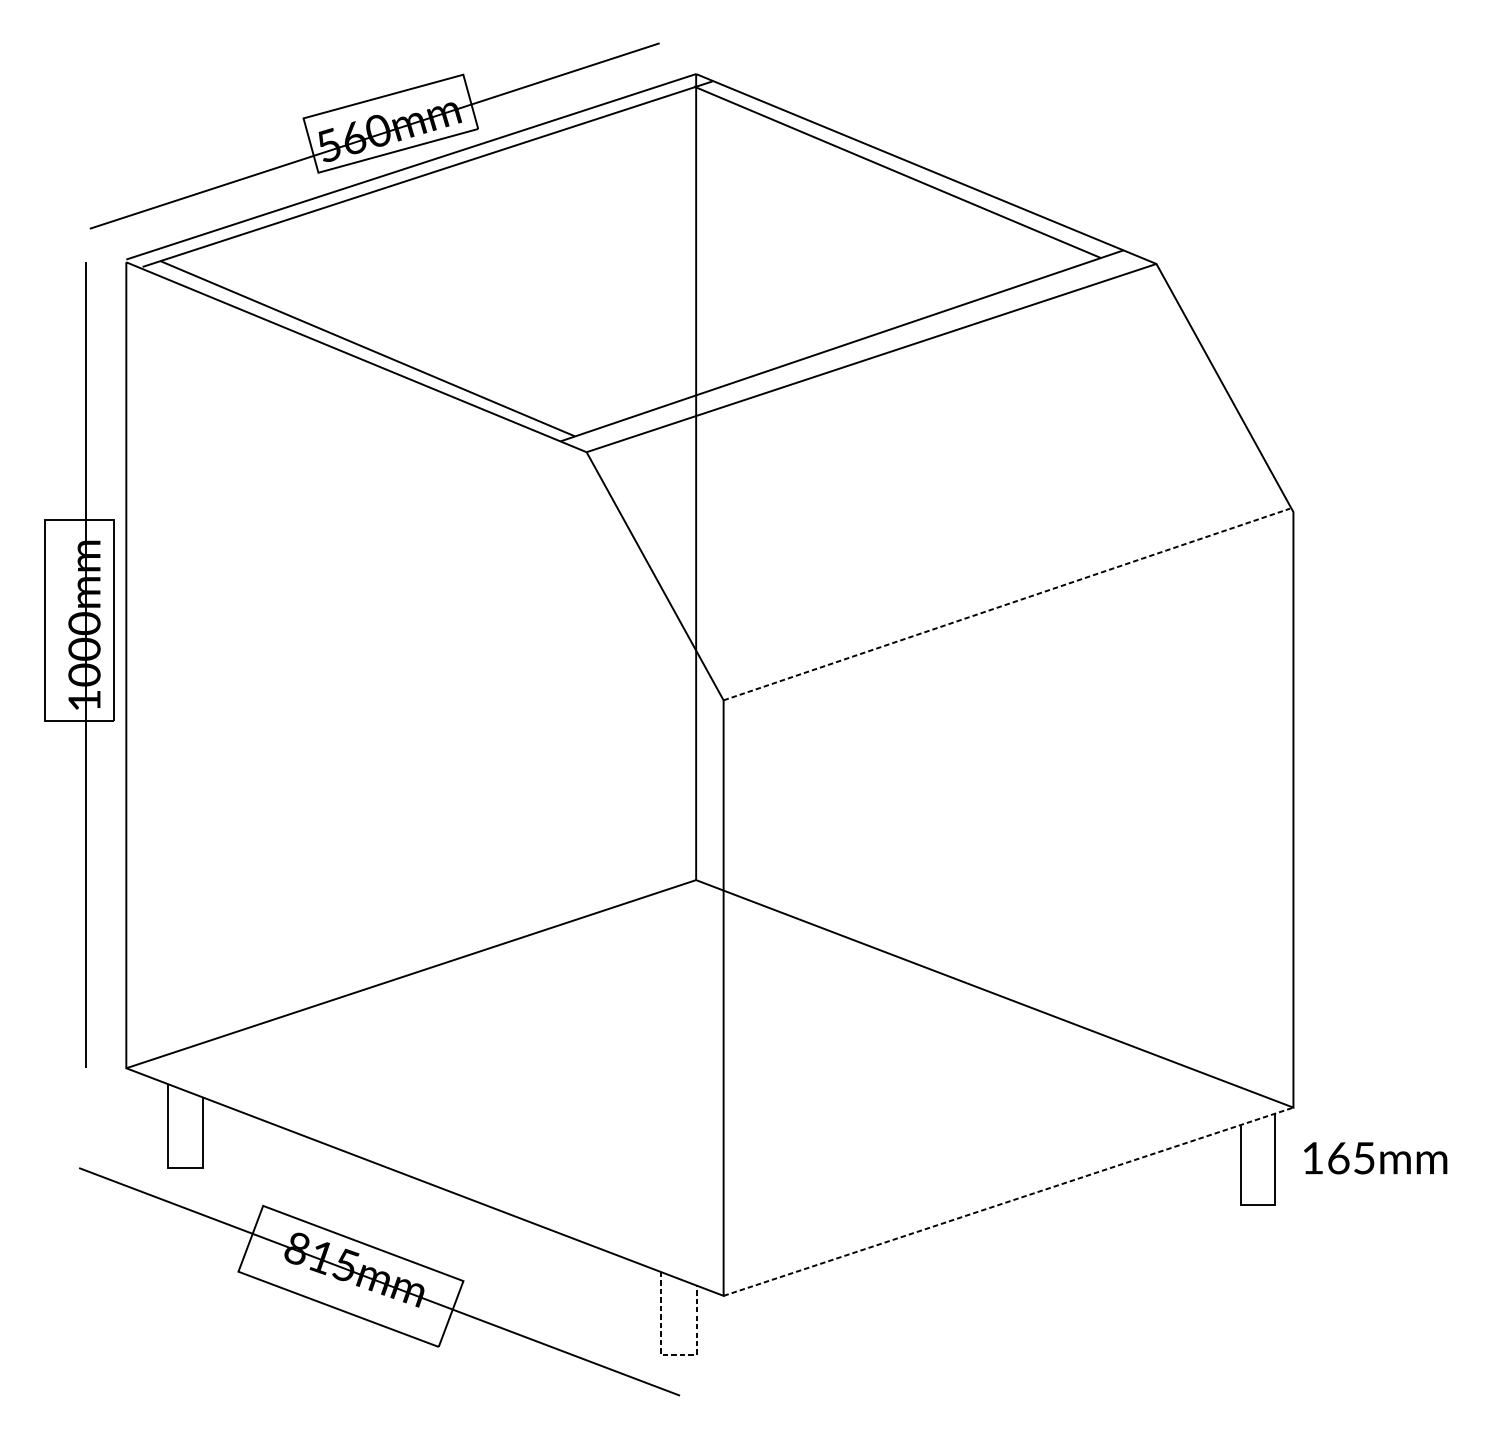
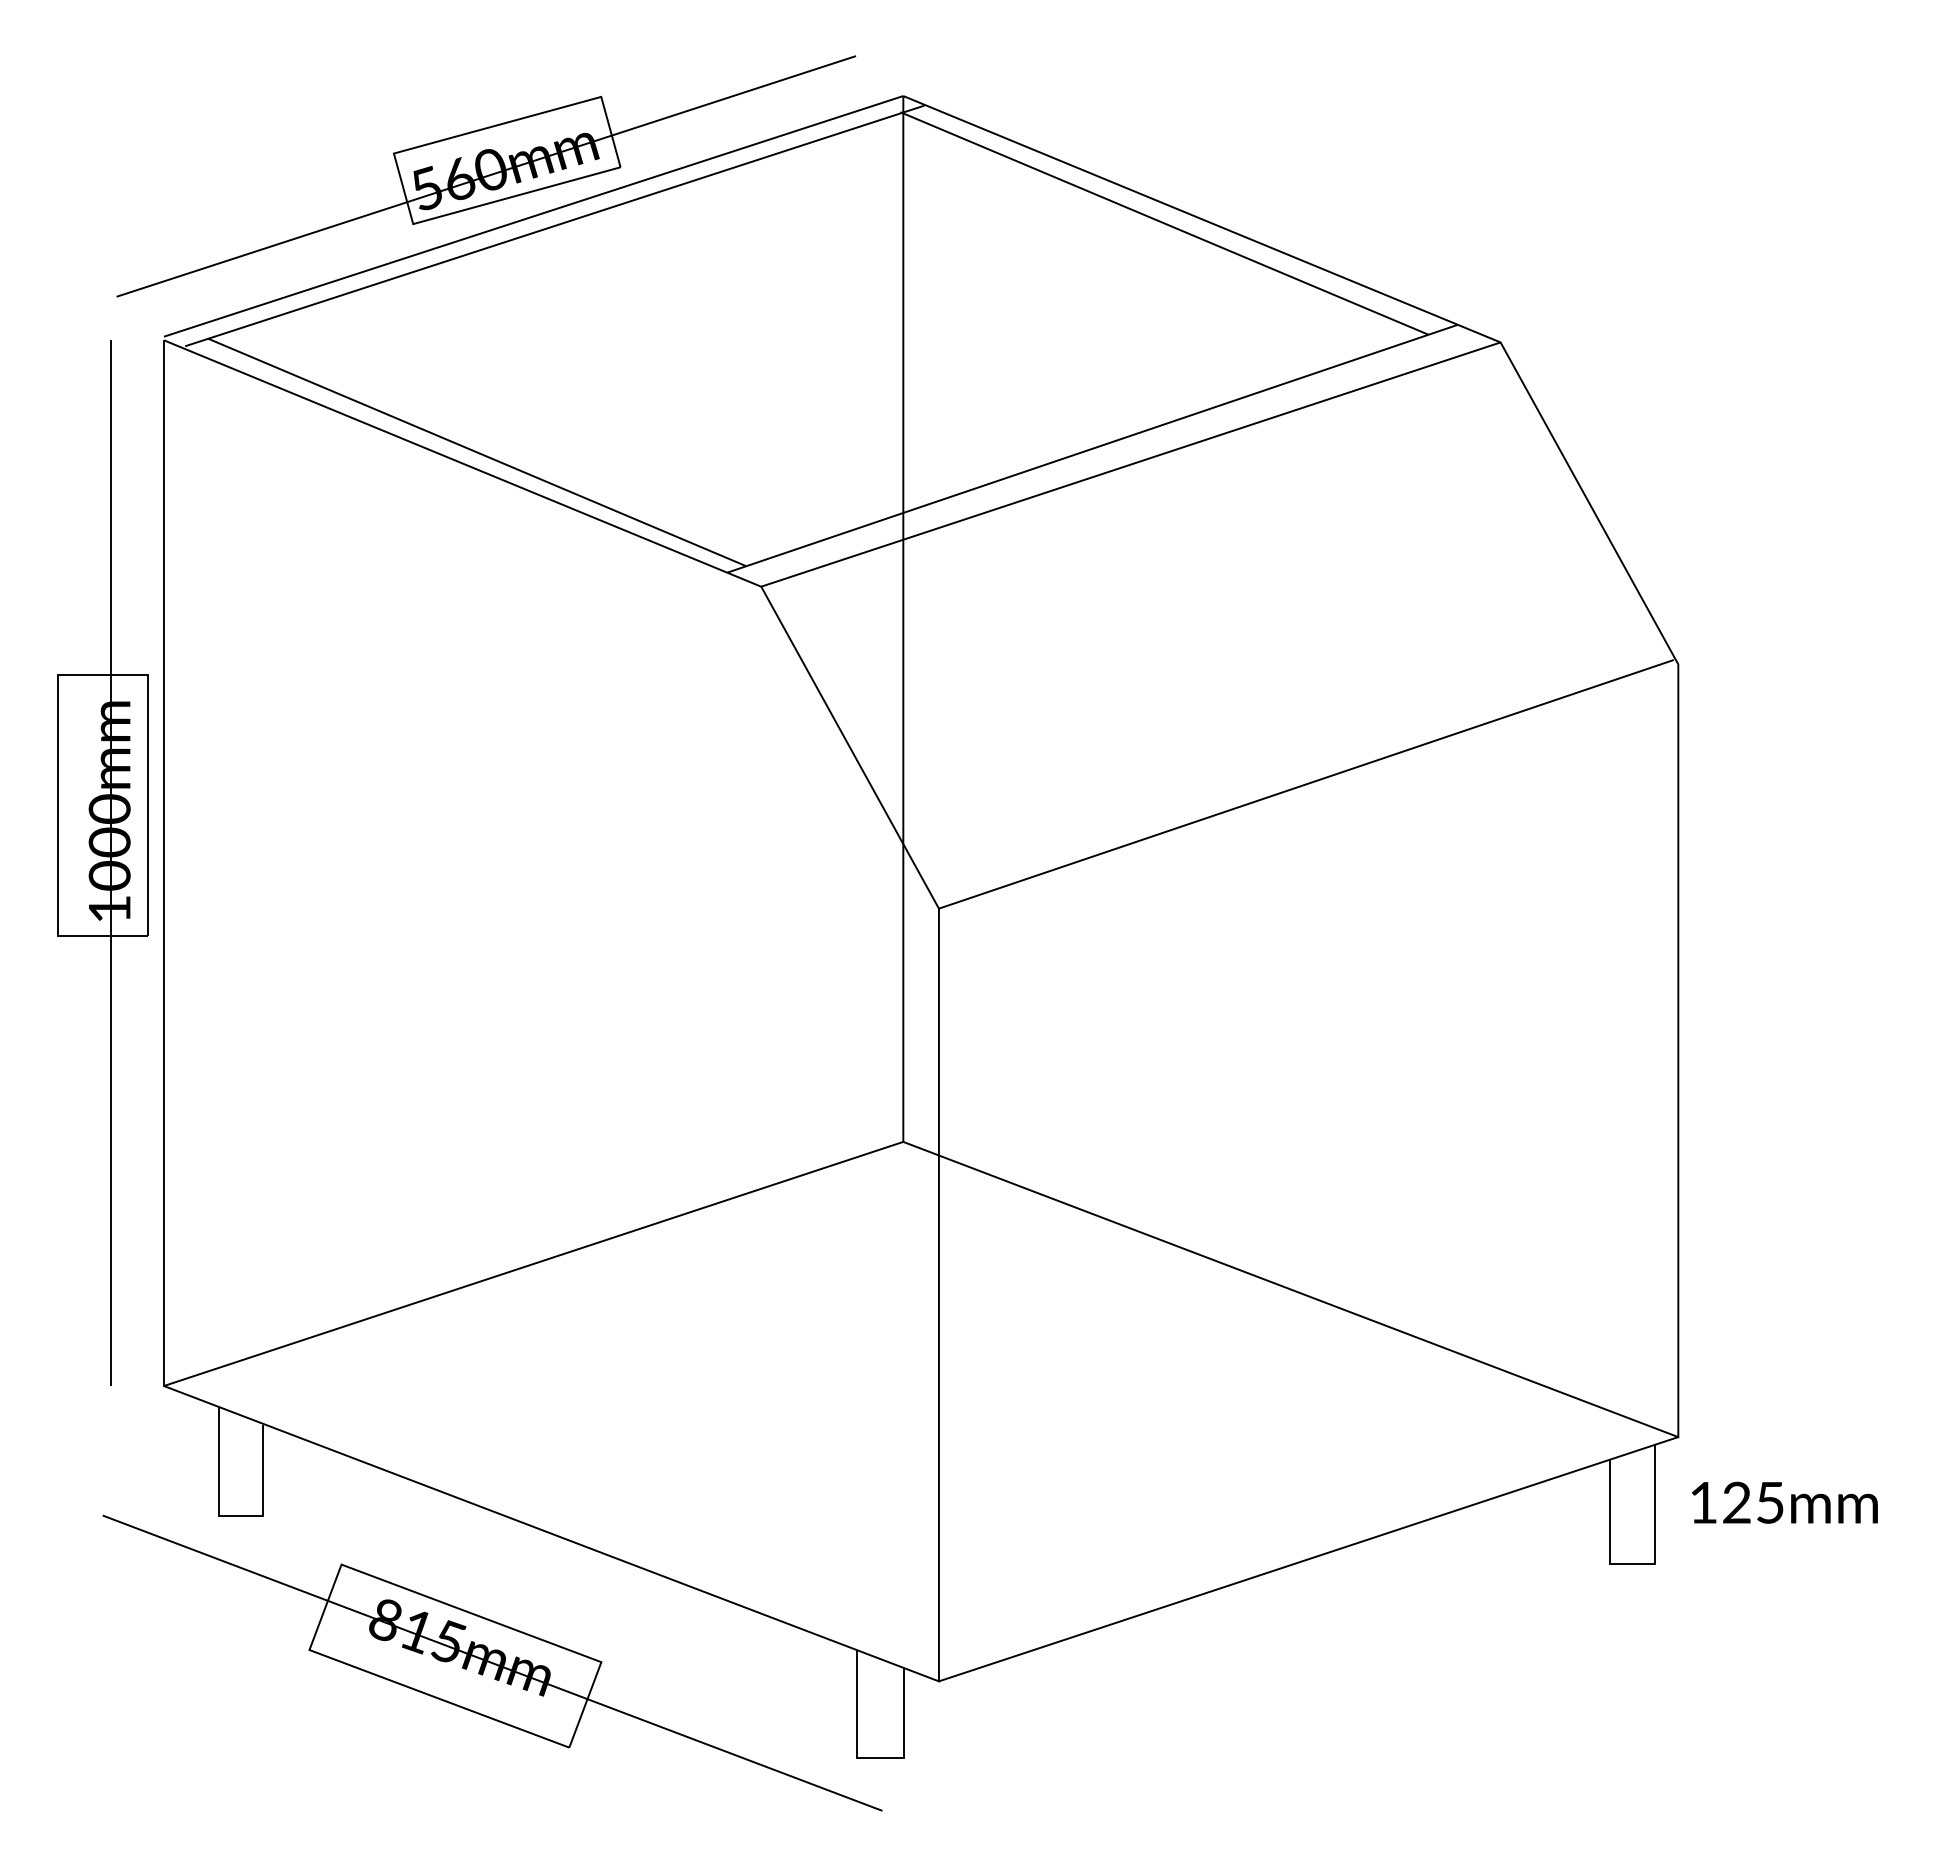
line: (1006, 604) -> (1306, 784), dashed -> solid
text: (1339, 1158) -> (1737, 1502), 165mm -> 125mm
line: (1009, 1201) -> (1309, 1559), dashed -> solid
line: (672, 1354) -> (872, 1757), dashed -> solid

